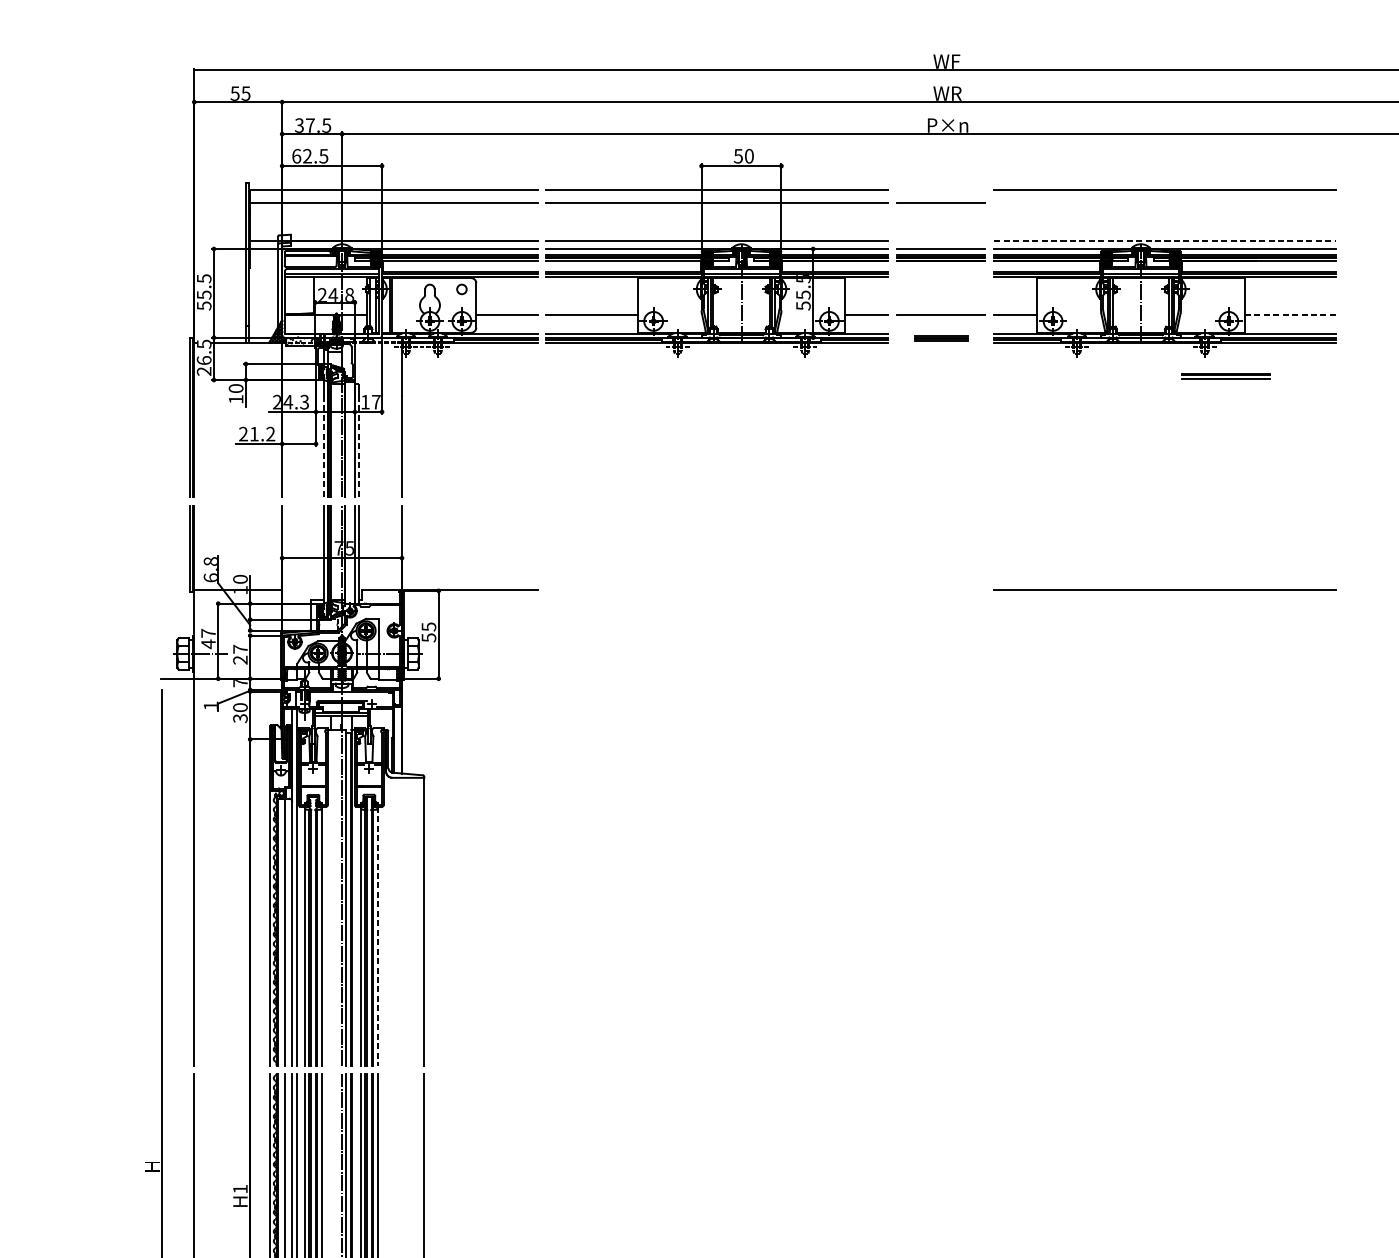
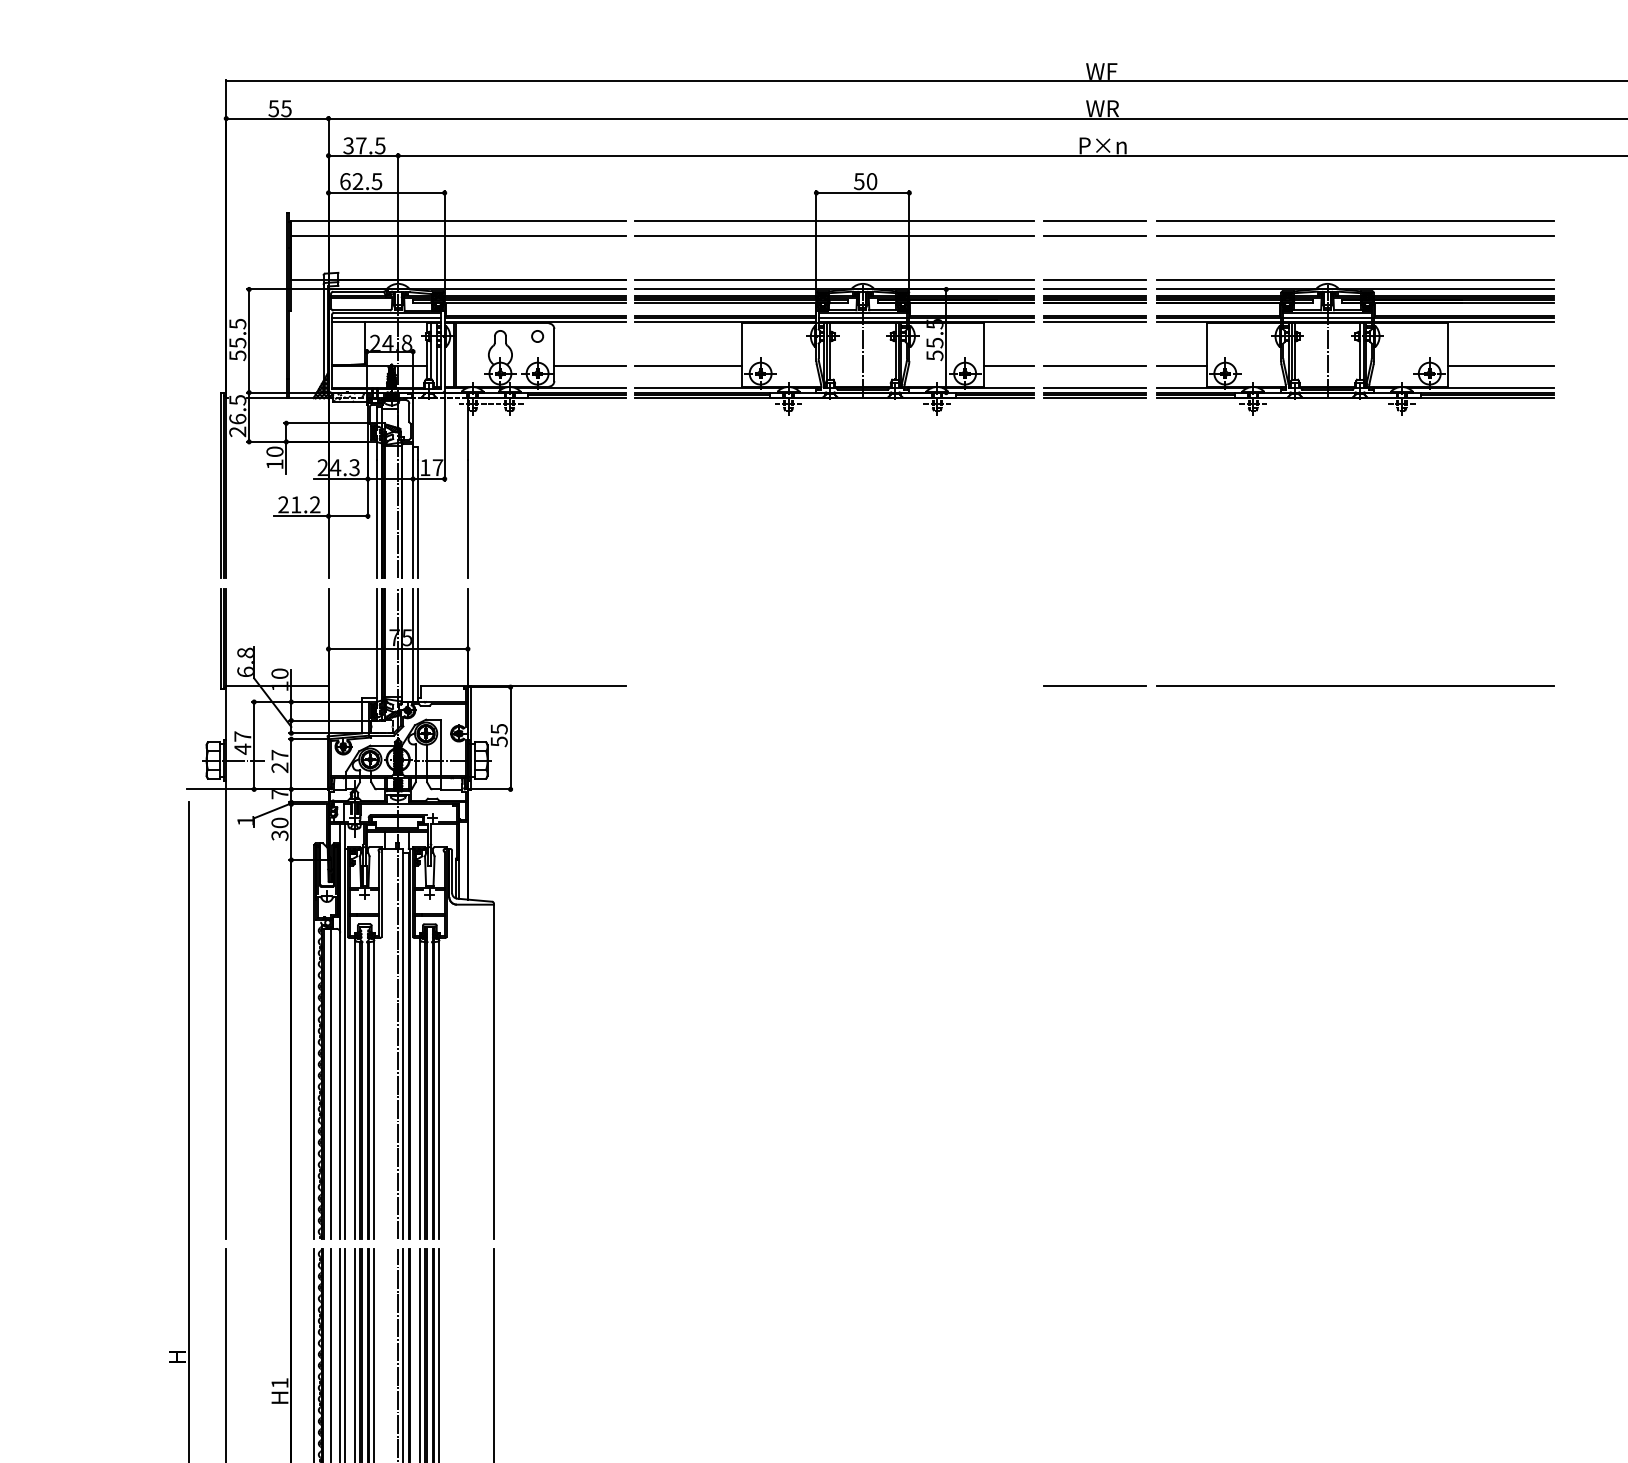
line: (941, 189) -> (1095, 220), added
line: (1164, 202) -> (1355, 235), added
line: (940, 240) -> (1094, 279), added
line: (1164, 241) -> (1355, 280), dashed -> solid
line: (1290, 314) -> (1501, 365), dashed -> solid
part: (940, 337) -> (1094, 392), size x1.67
part: (1225, 375) -> (1094, 318), moved
line: (323, 446) -> (376, 519), dashed -> solid
line: (358, 446) -> (417, 519), dashed -> solid
line: (941, 590) -> (1095, 686), added
line: (377, 935) -> (439, 1088), dashed -> solid

